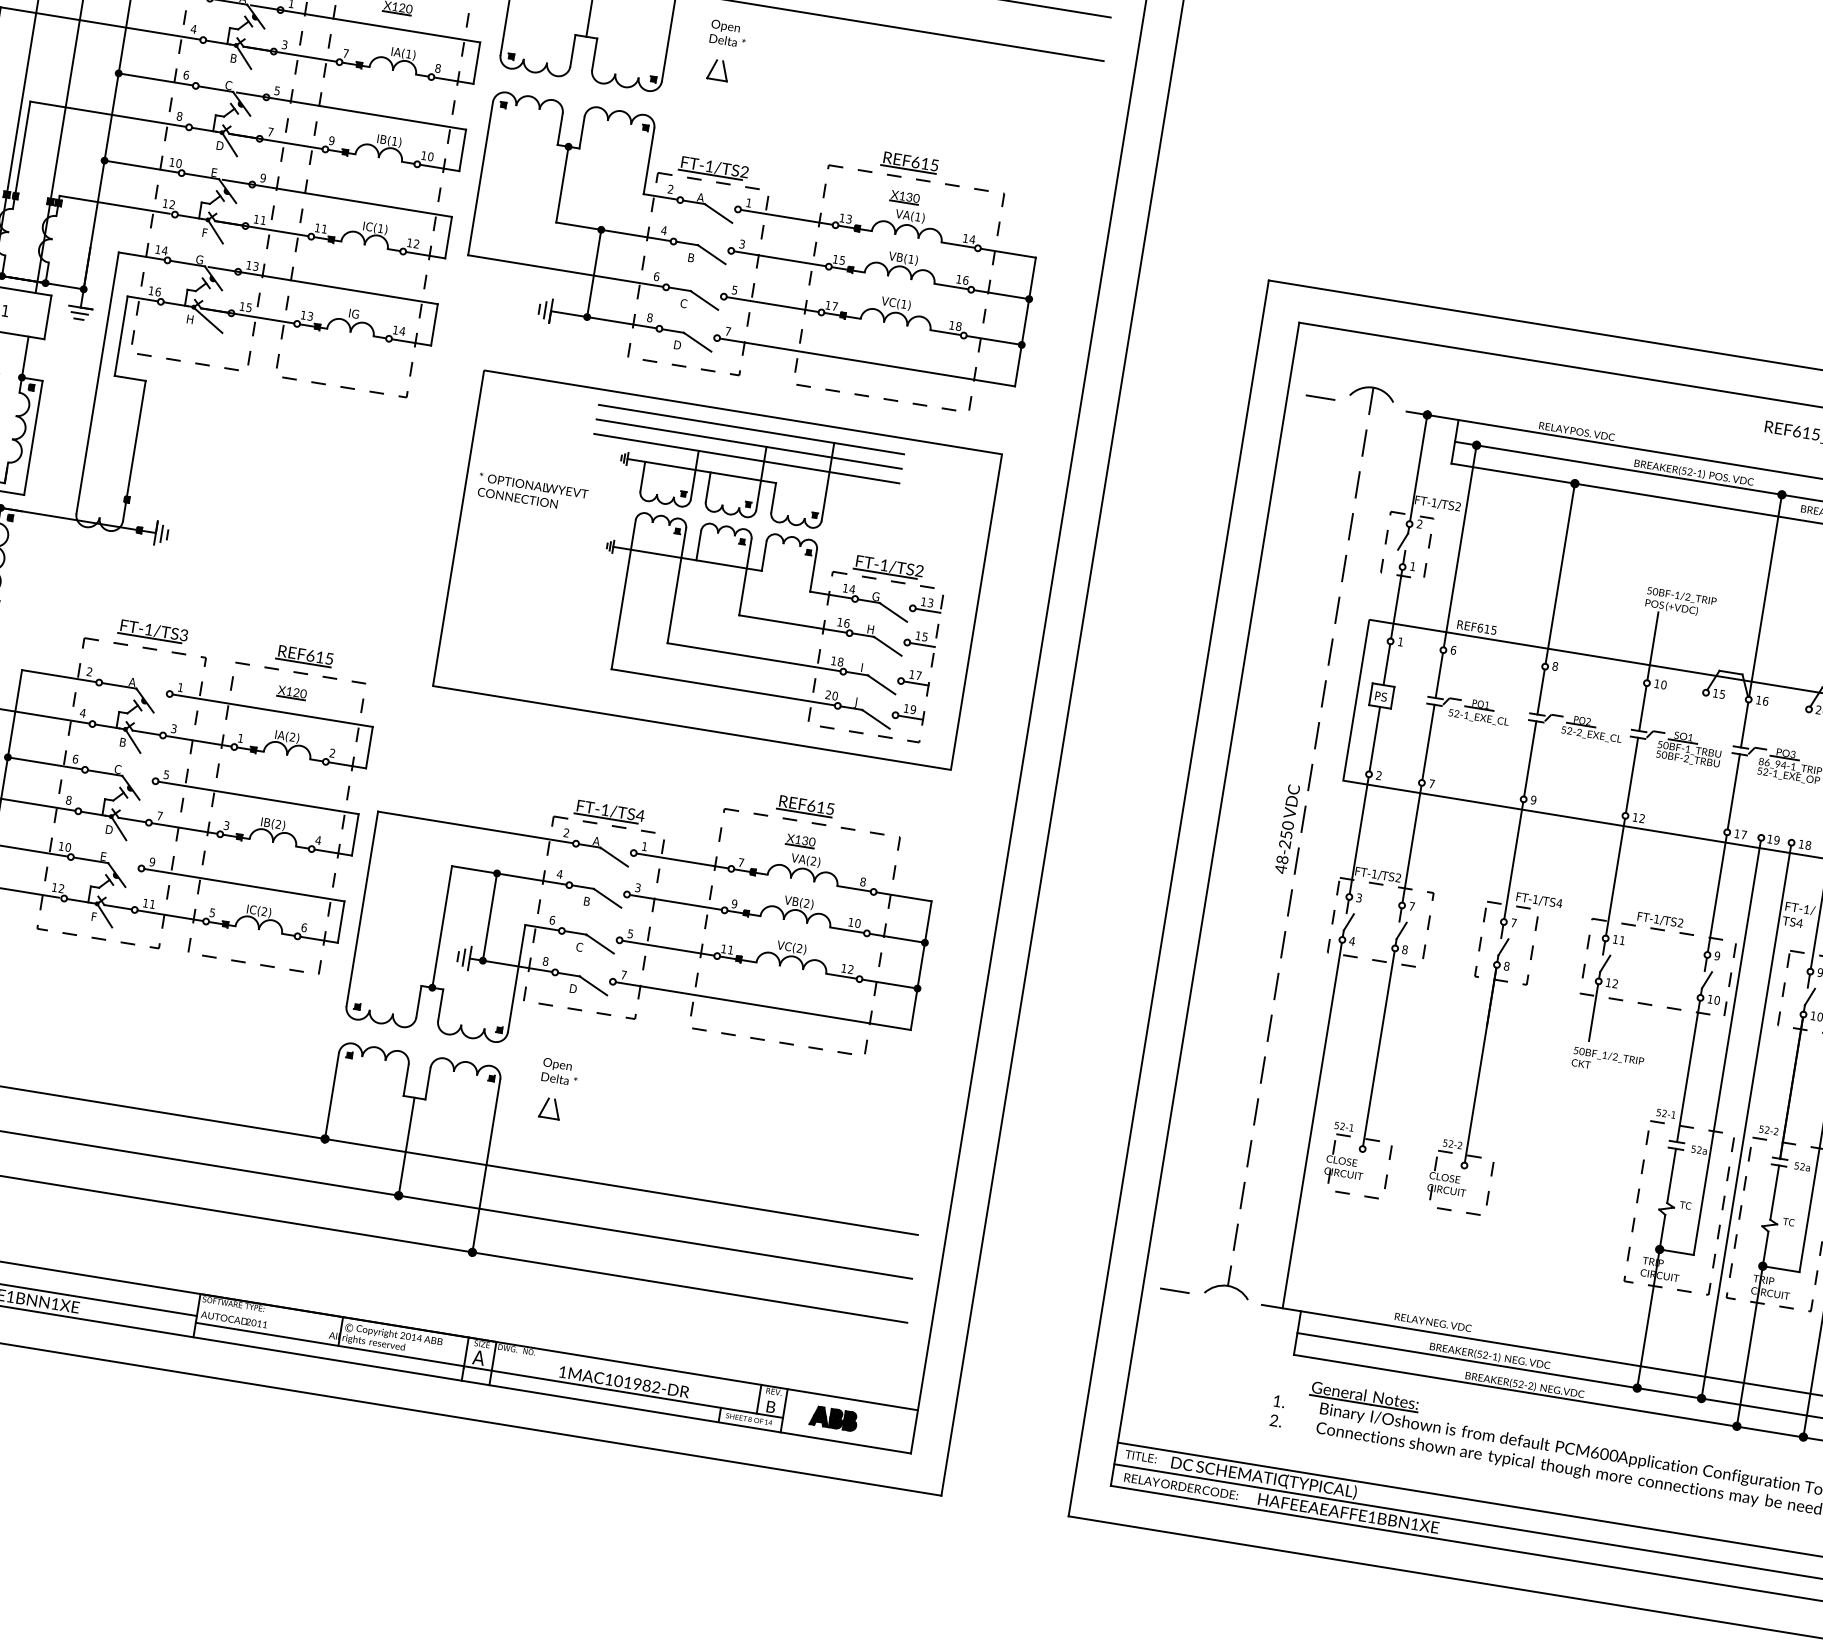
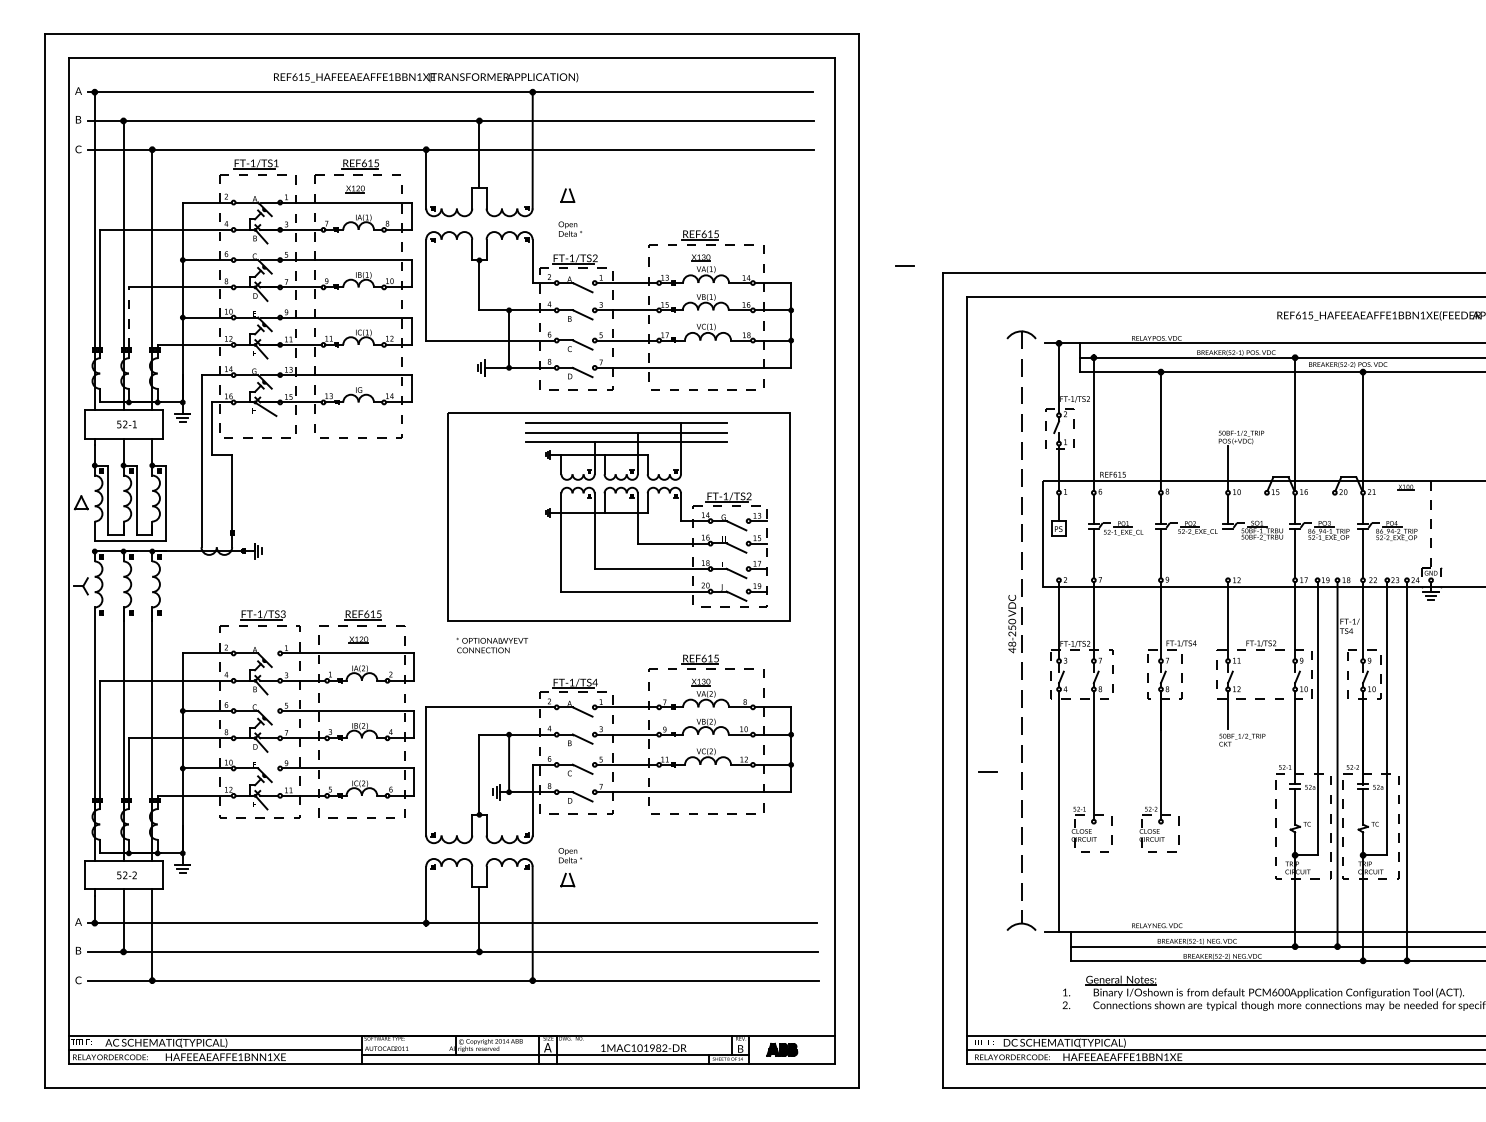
text: (727, 32) -> (569, 228), moved
line: (23, 147) -> (129, 317), solid -> dashed
line: (1320, 396) -> (904, 265), moved
text: (531, 492) -> (491, 645), moved
line: (1375, 738) -> (1059, 556), removed
line: (1632, 775) -> (1228, 553), removed
line: (1174, 1289) -> (987, 771), moved

